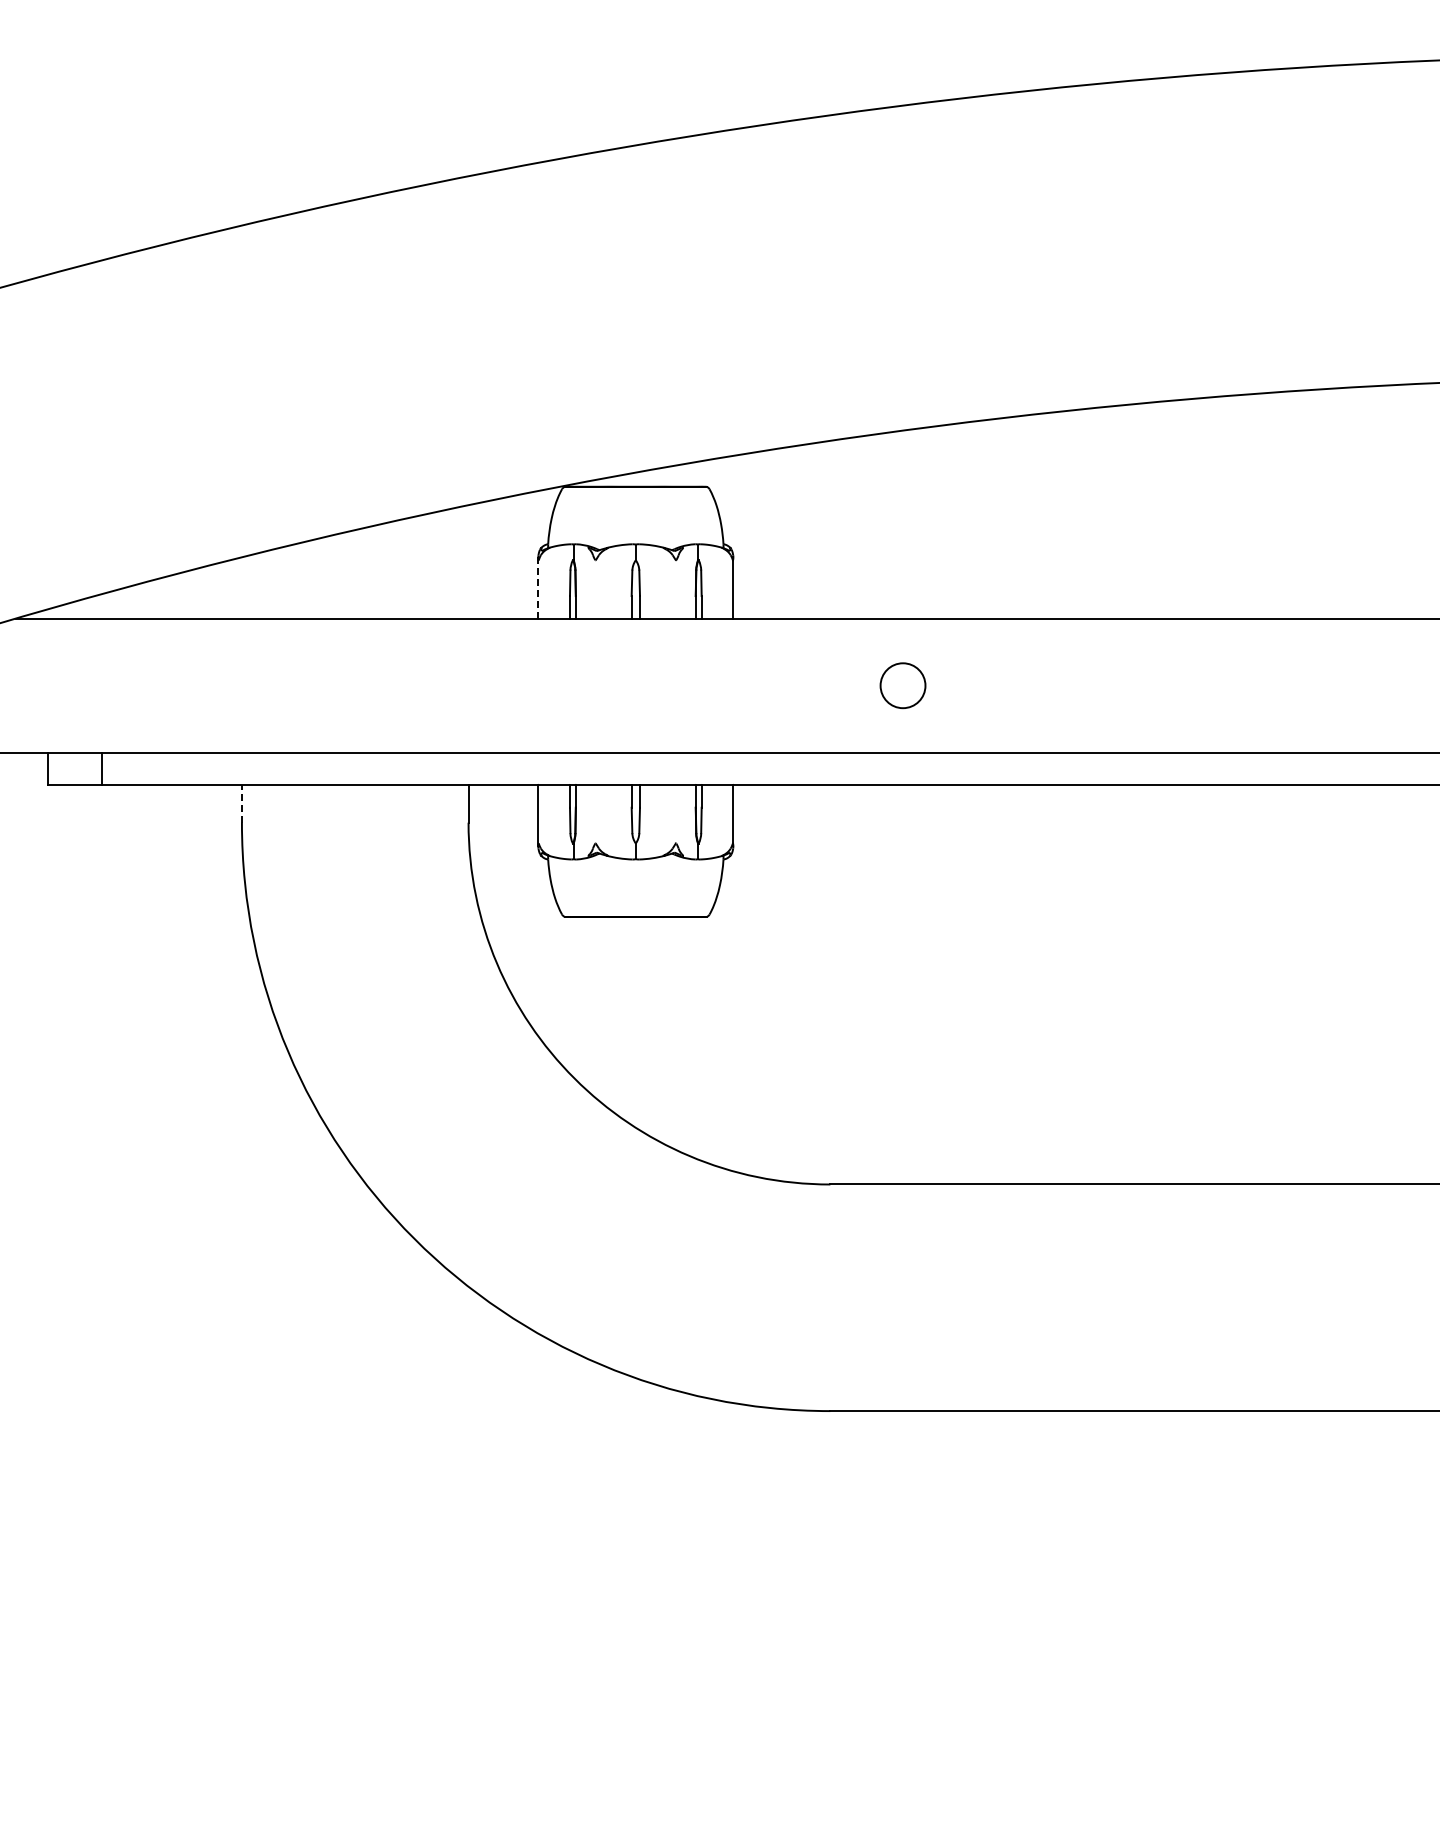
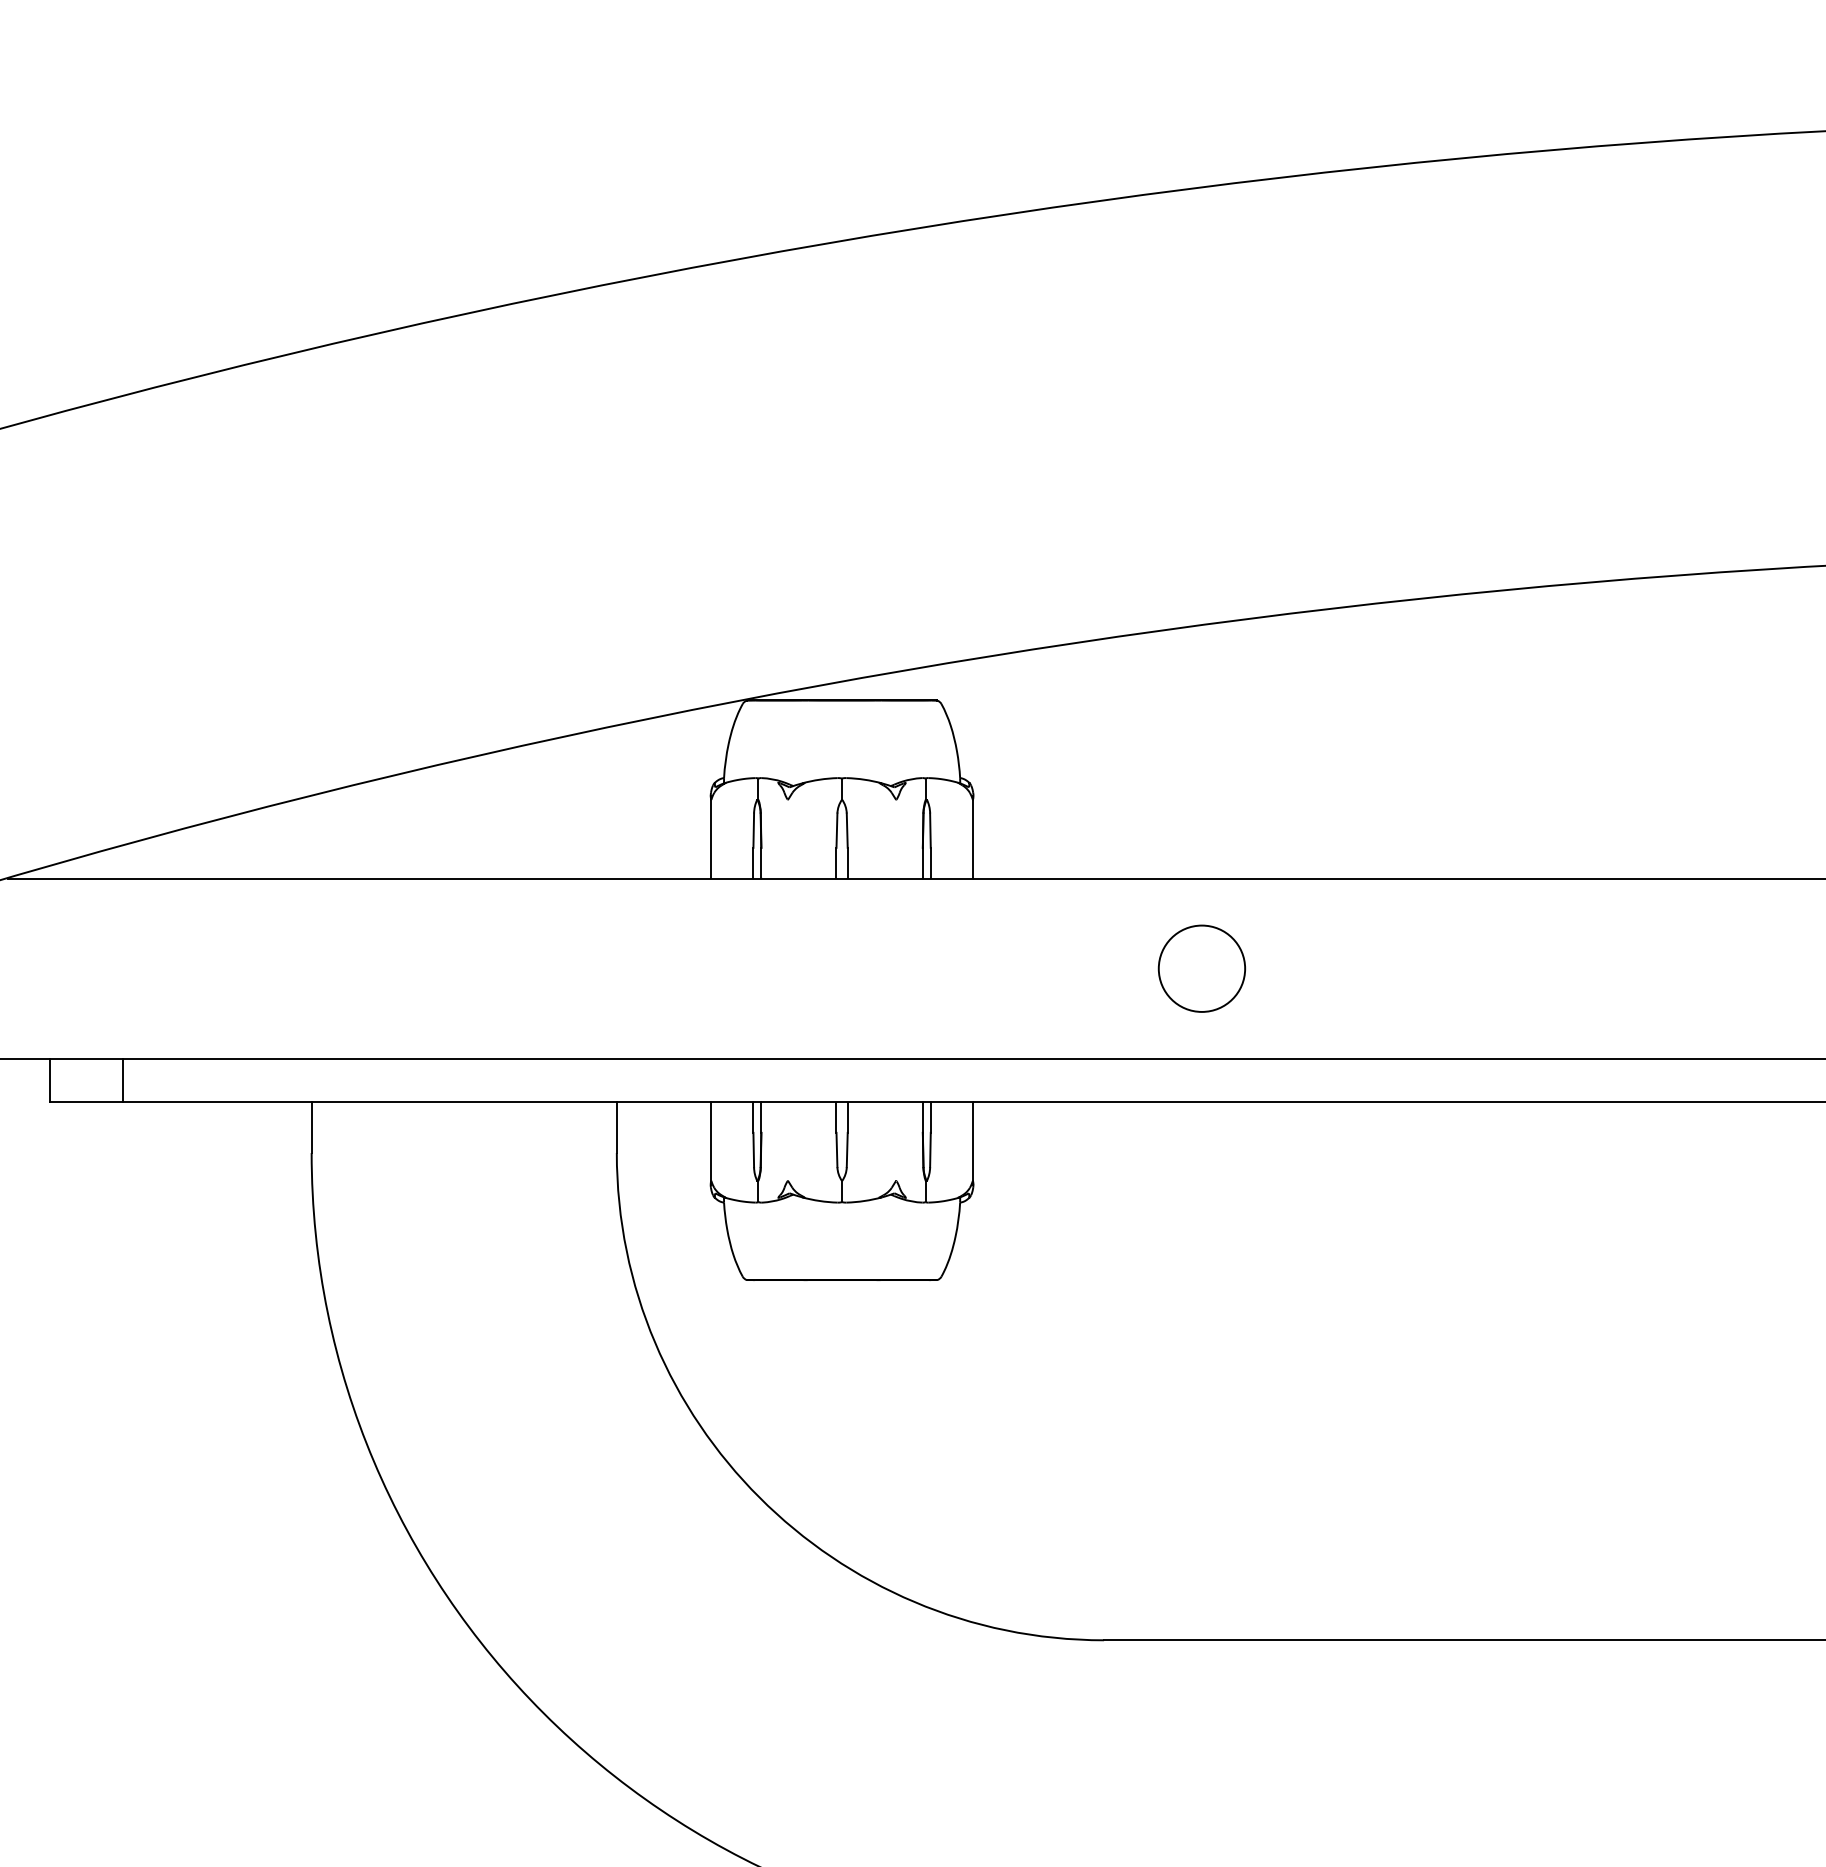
line: (538, 587) -> (711, 836), dashed -> solid
circle: (902, 685) -> (1201, 968), size x1.43
line: (241, 803) -> (311, 1127), dashed -> solid

